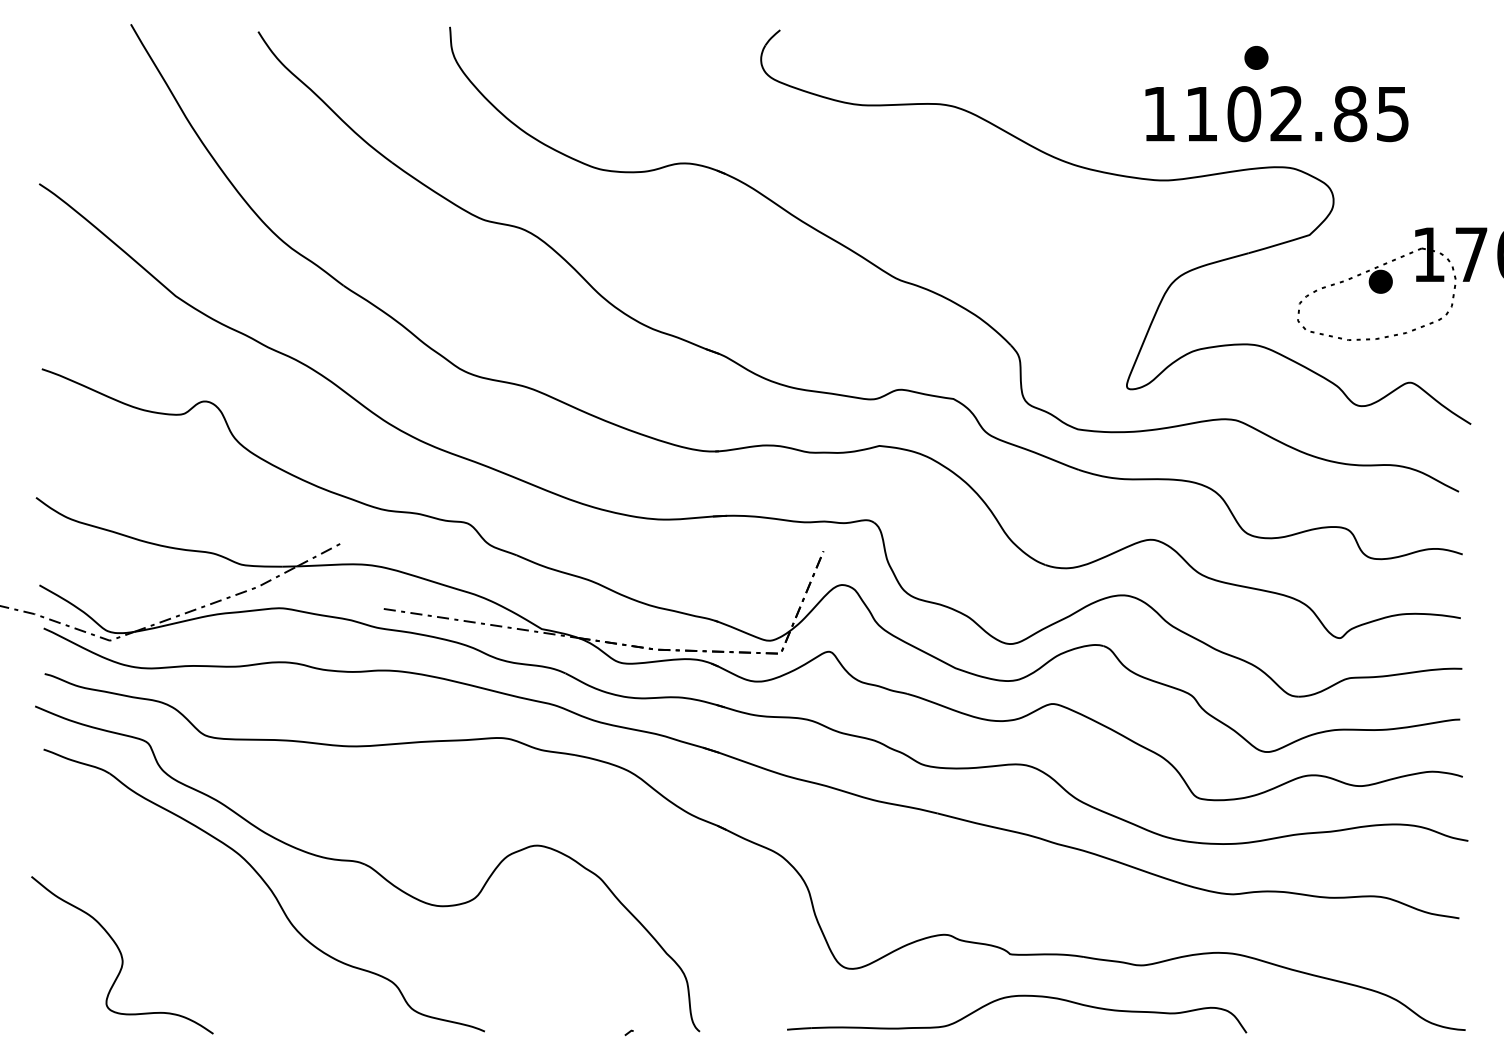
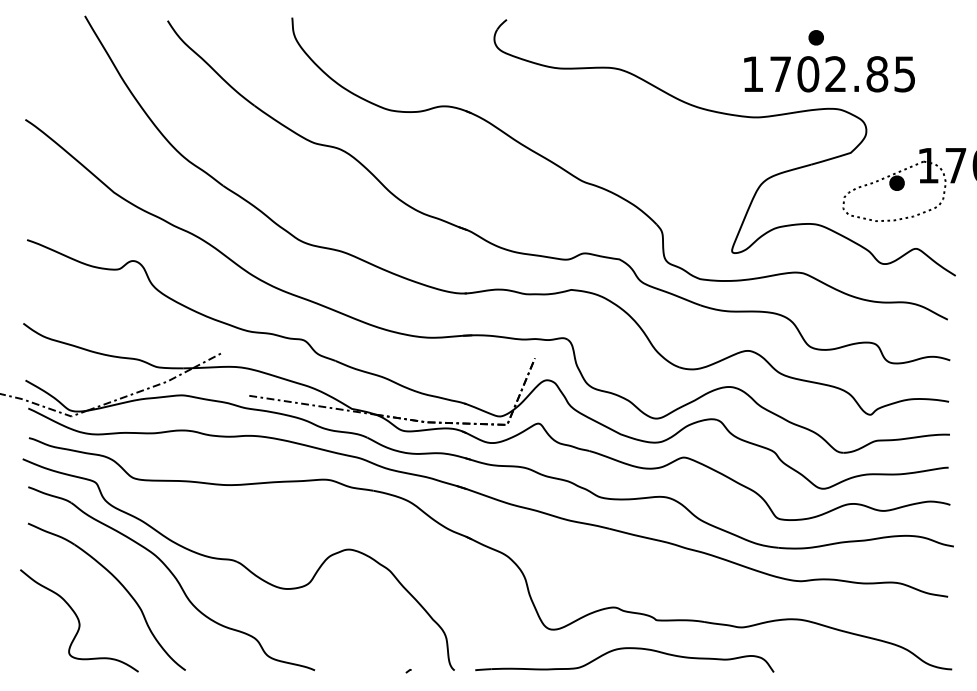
text: (1201, 112) -> (780, 73), 1102.85 -> 1702.85
part: (184, 897) -> (119, 583), added
part: (1016, 997) -> (624, 649), moved

